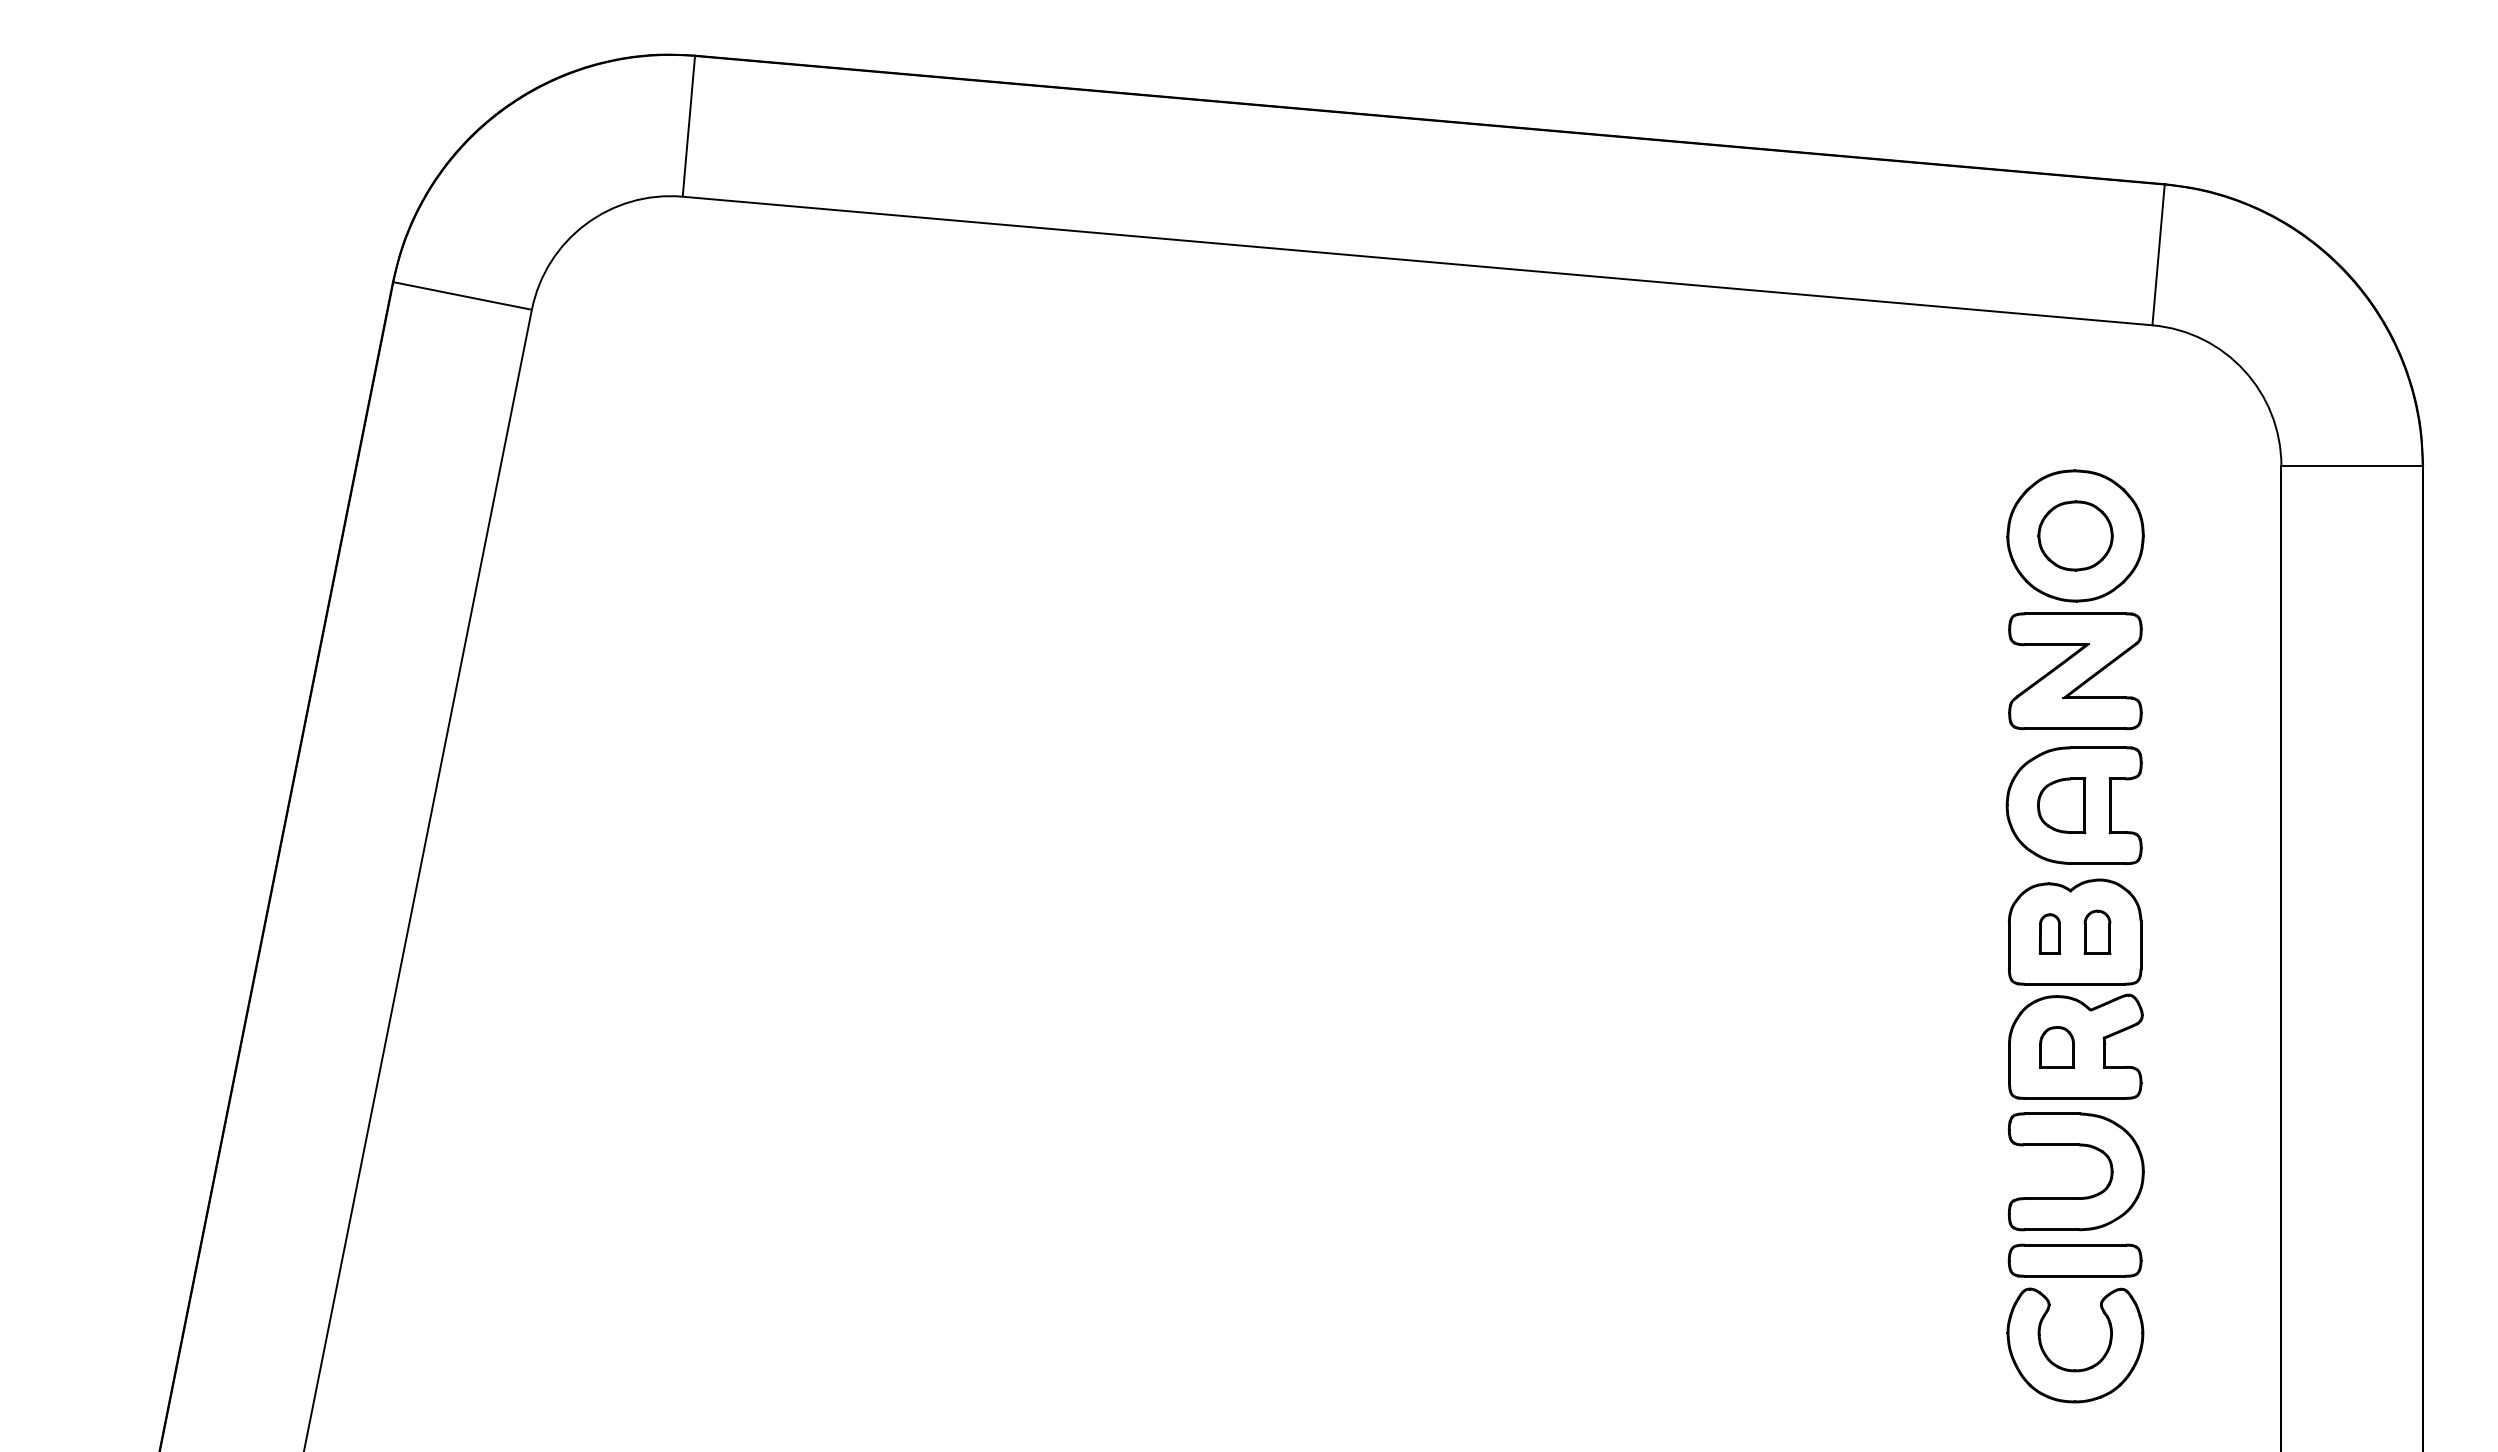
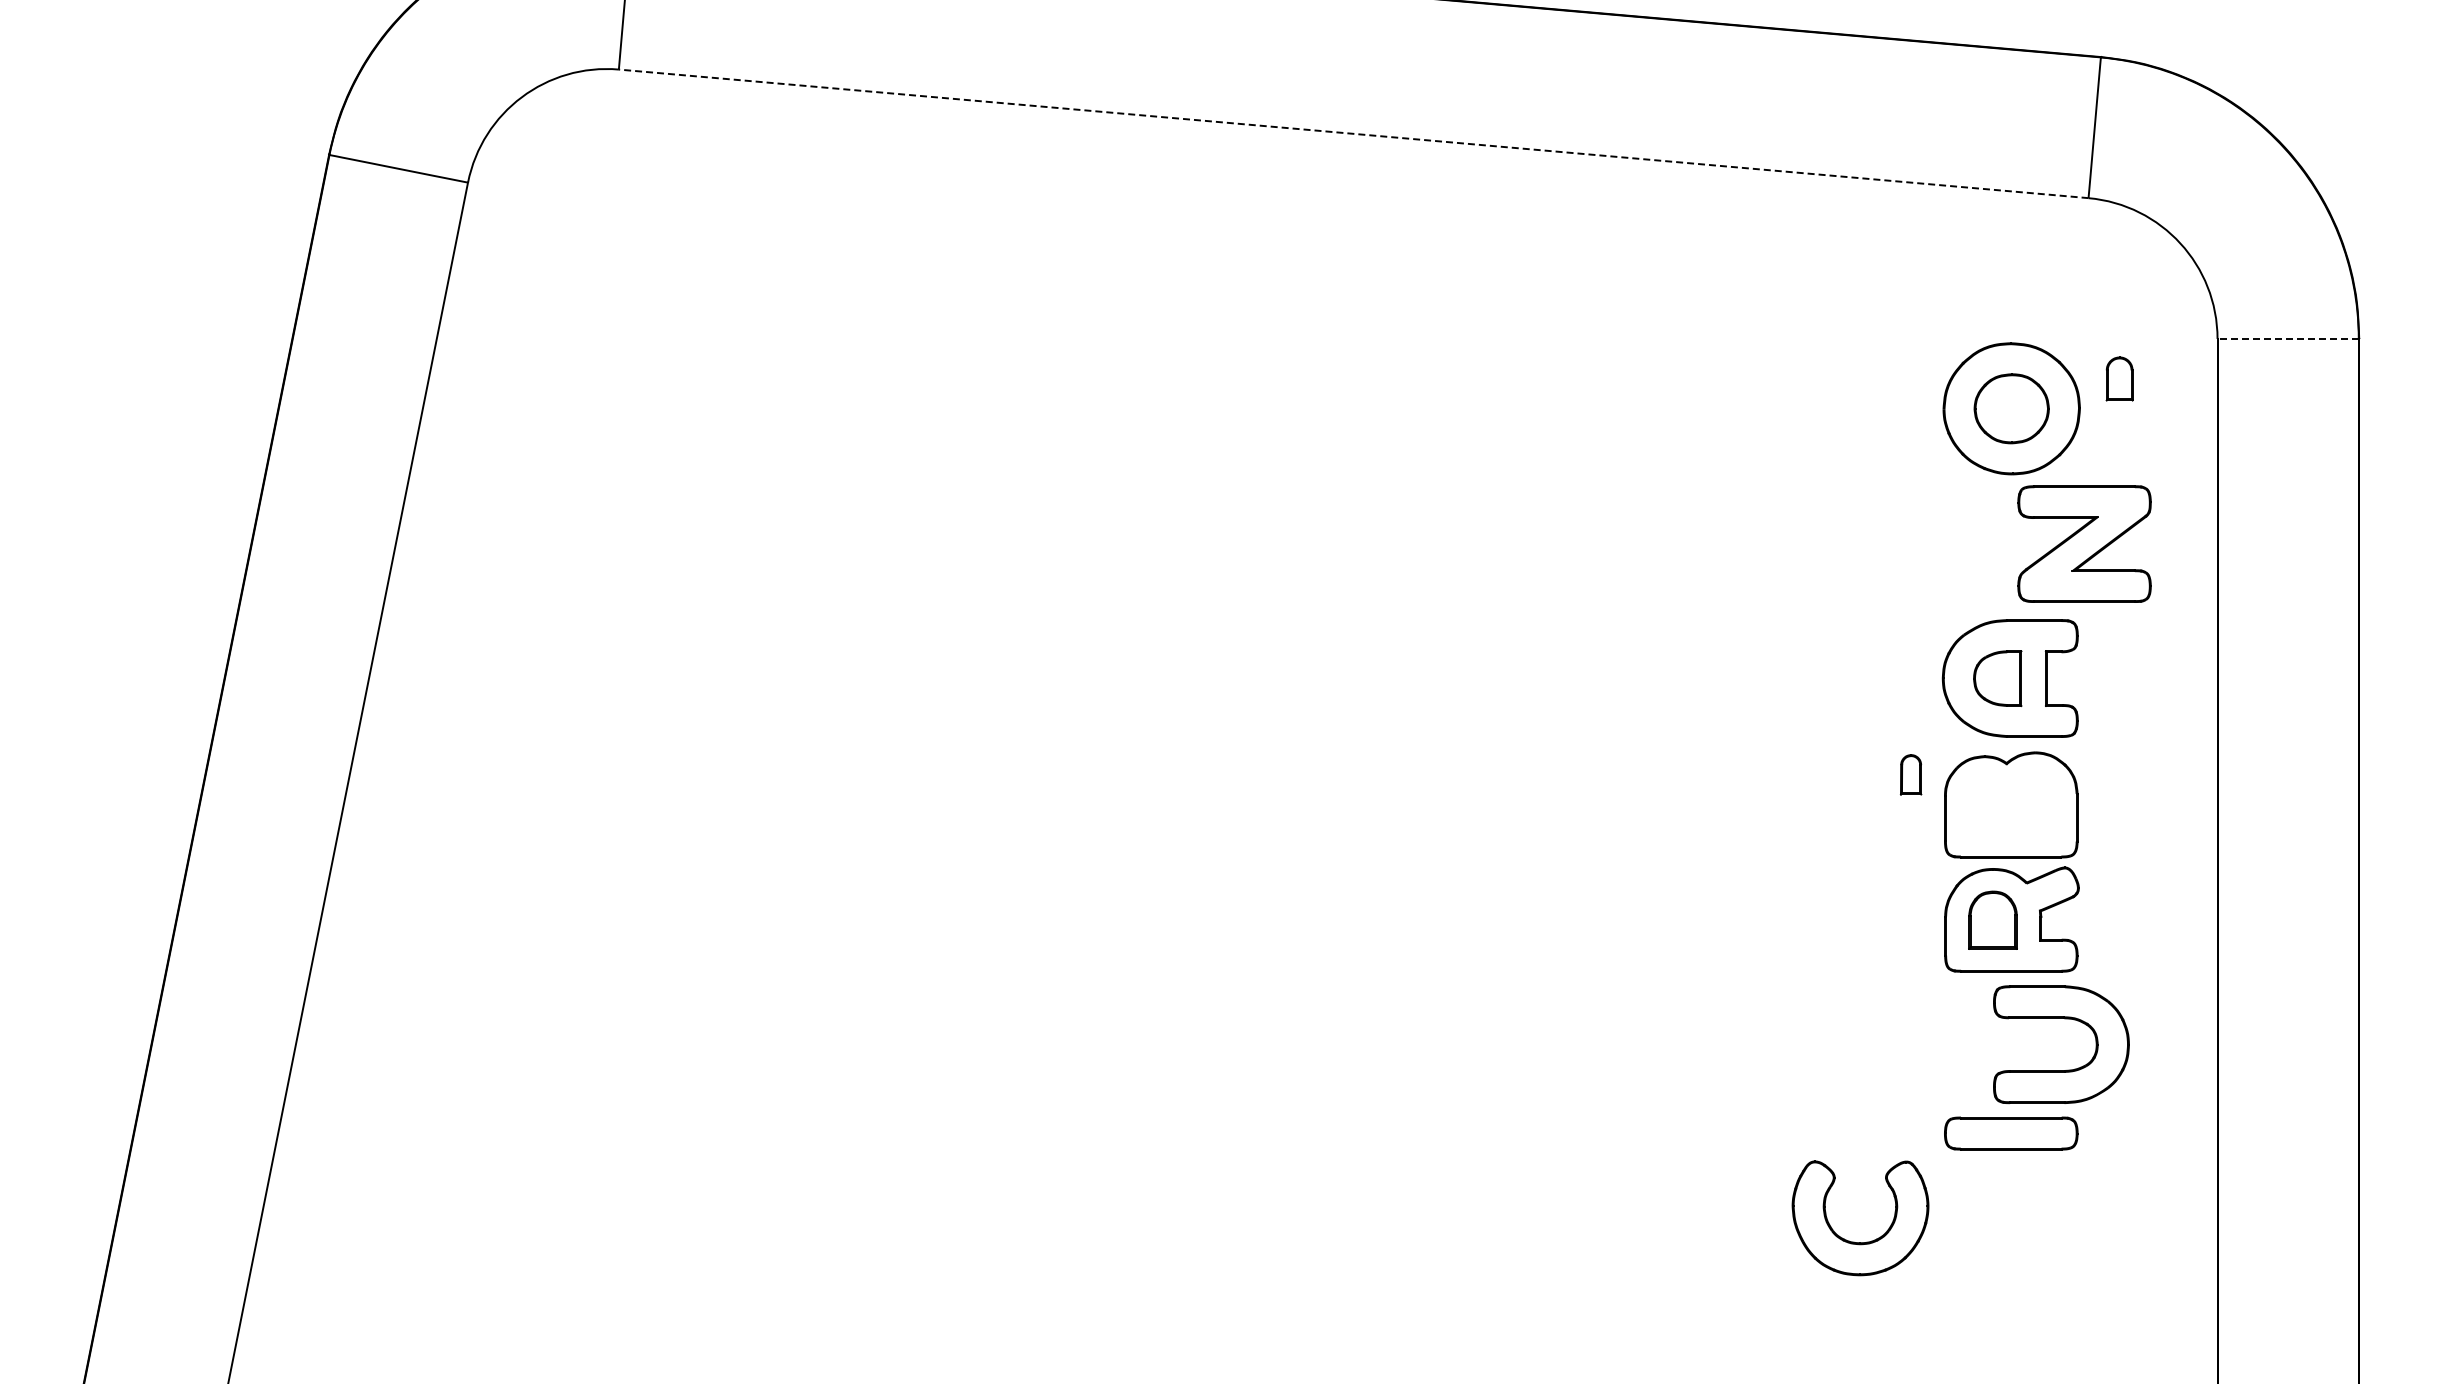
line: (1417, 261) -> (1353, 134), solid -> dashed
line: (2352, 466) -> (2288, 339), solid -> dashed
part: (2075, 671) -> (2084, 544), moved
part: (2097, 931) -> (2119, 378), moved
part: (2049, 933) -> (1910, 774), moved
part: (2057, 1047) -> (1993, 920), size x1.4
part: (2079, 1146) -> (2064, 1019), moved
part: (2075, 1369) -> (1860, 1242), moved

